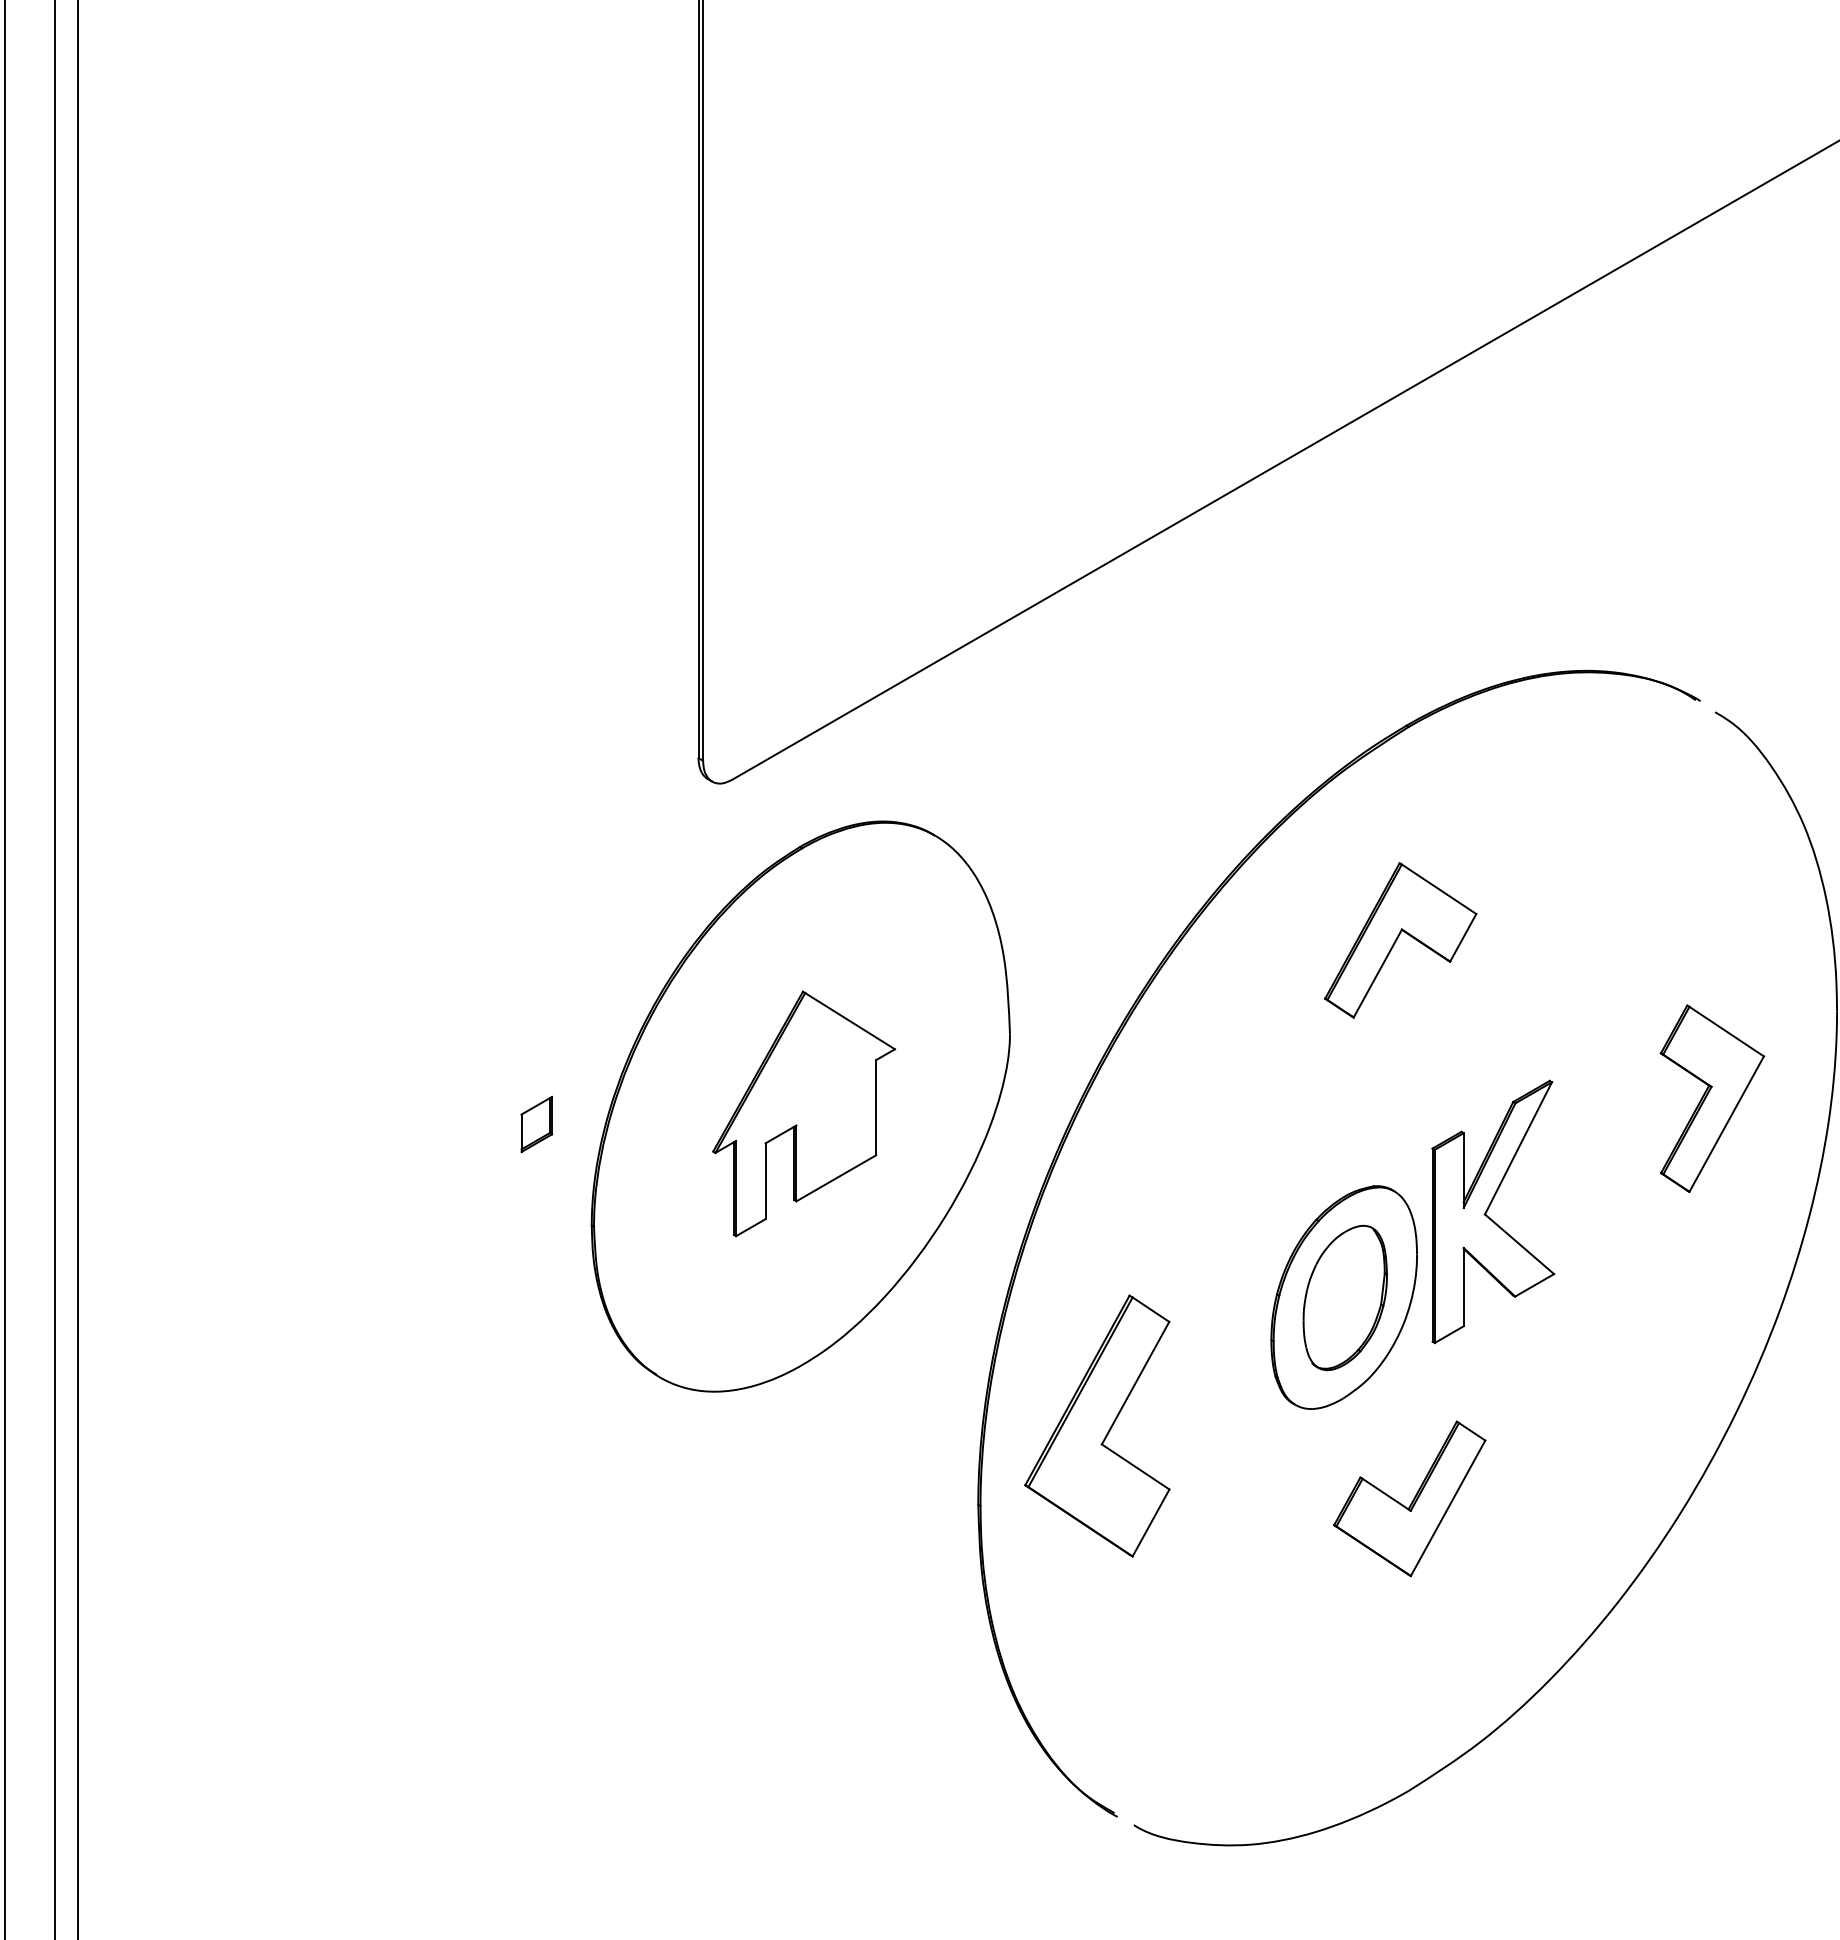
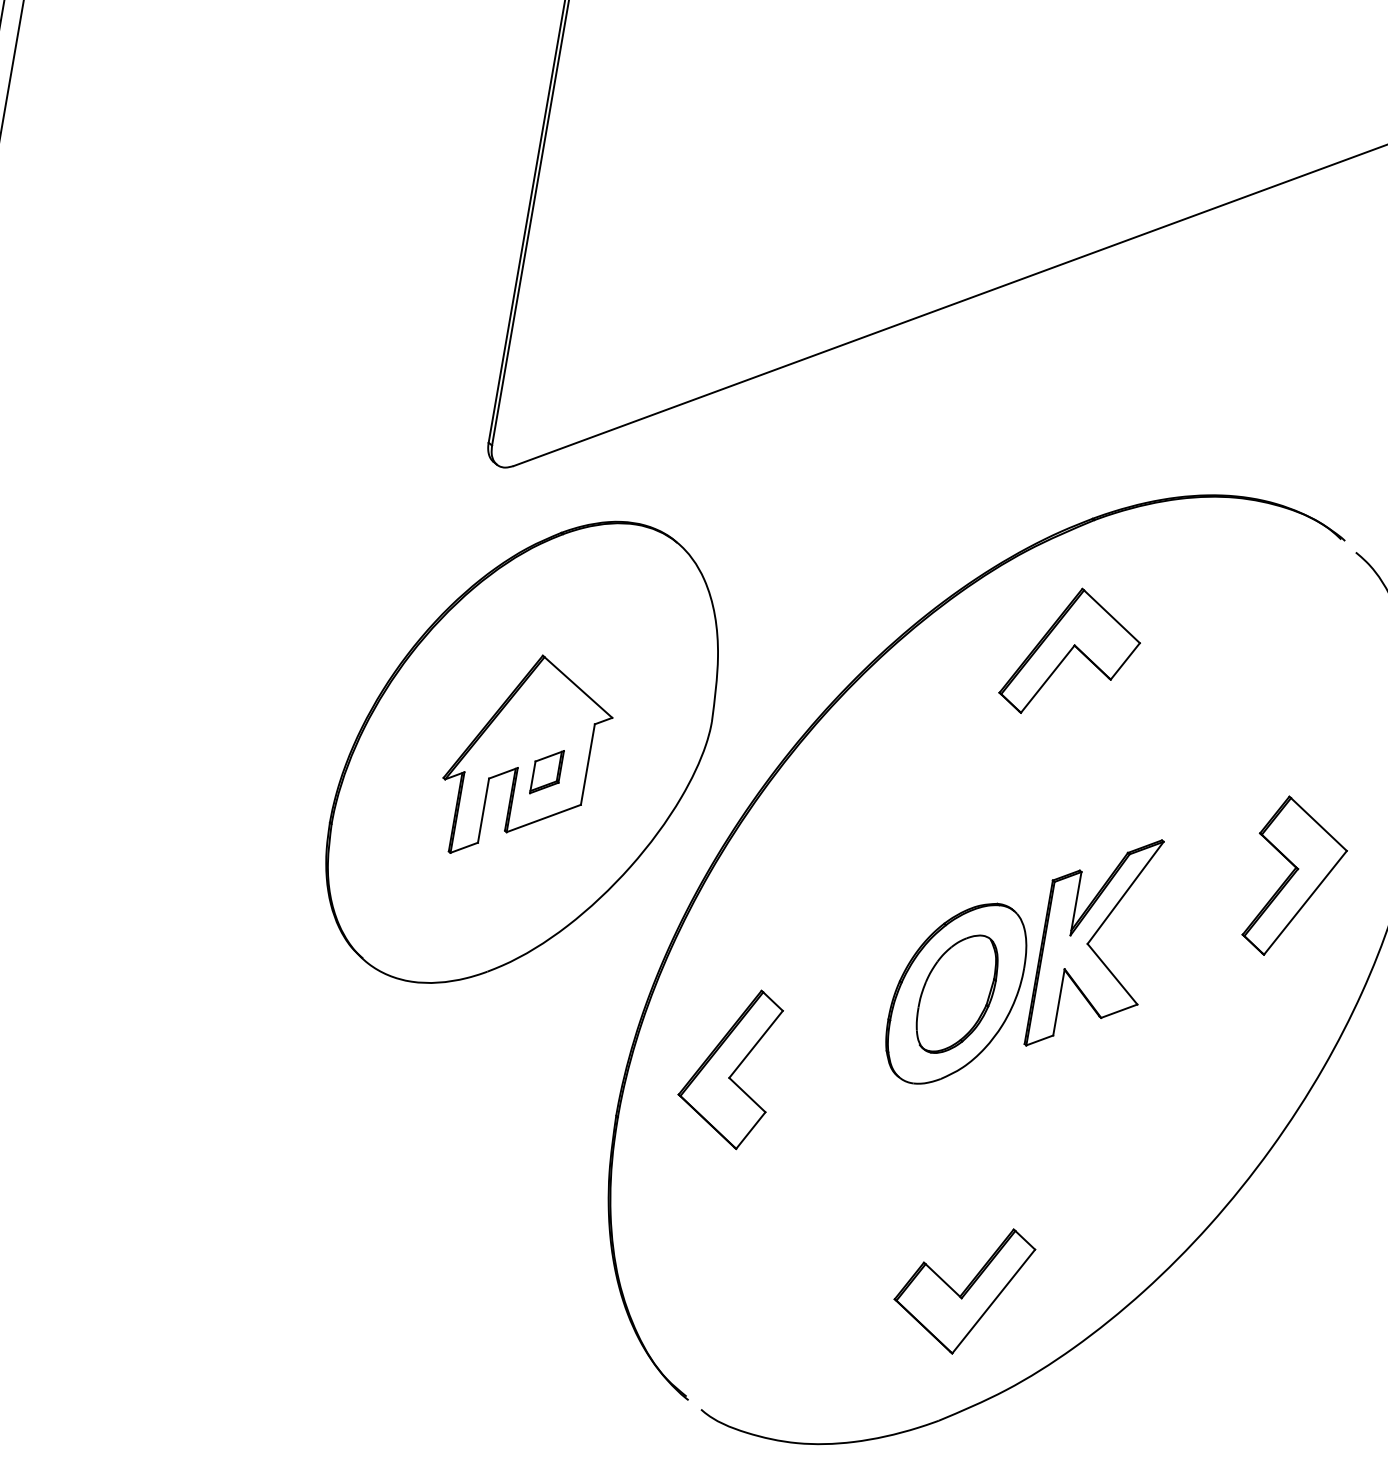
part: (1400, 940) -> (1071, 654), moved
part: (536, 1124) -> (546, 772), moved
part: (1096, 1425) -> (727, 1065), size x0.71
part: (1409, 1498) -> (962, 1287), moved

